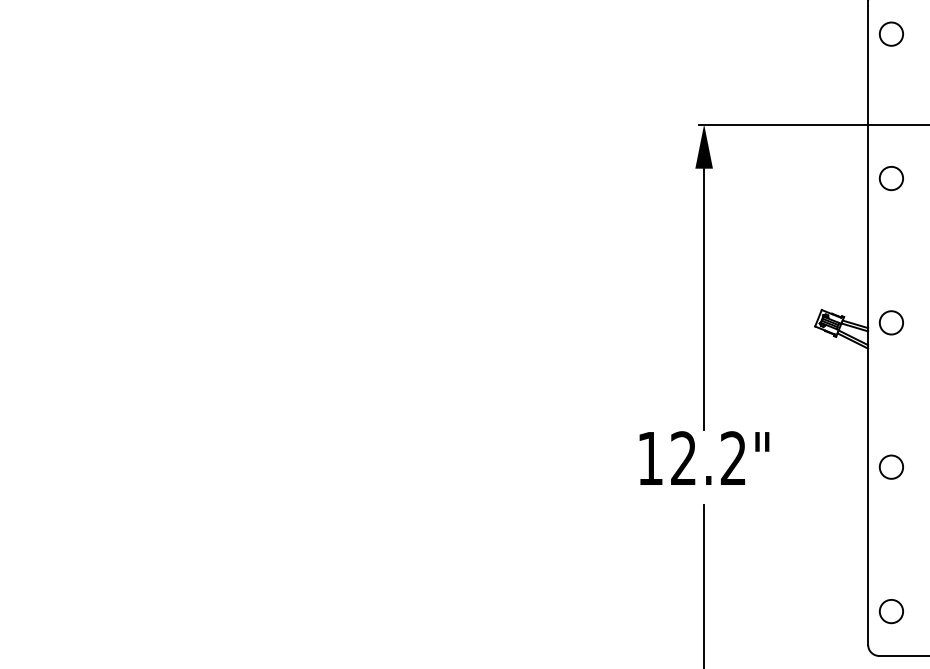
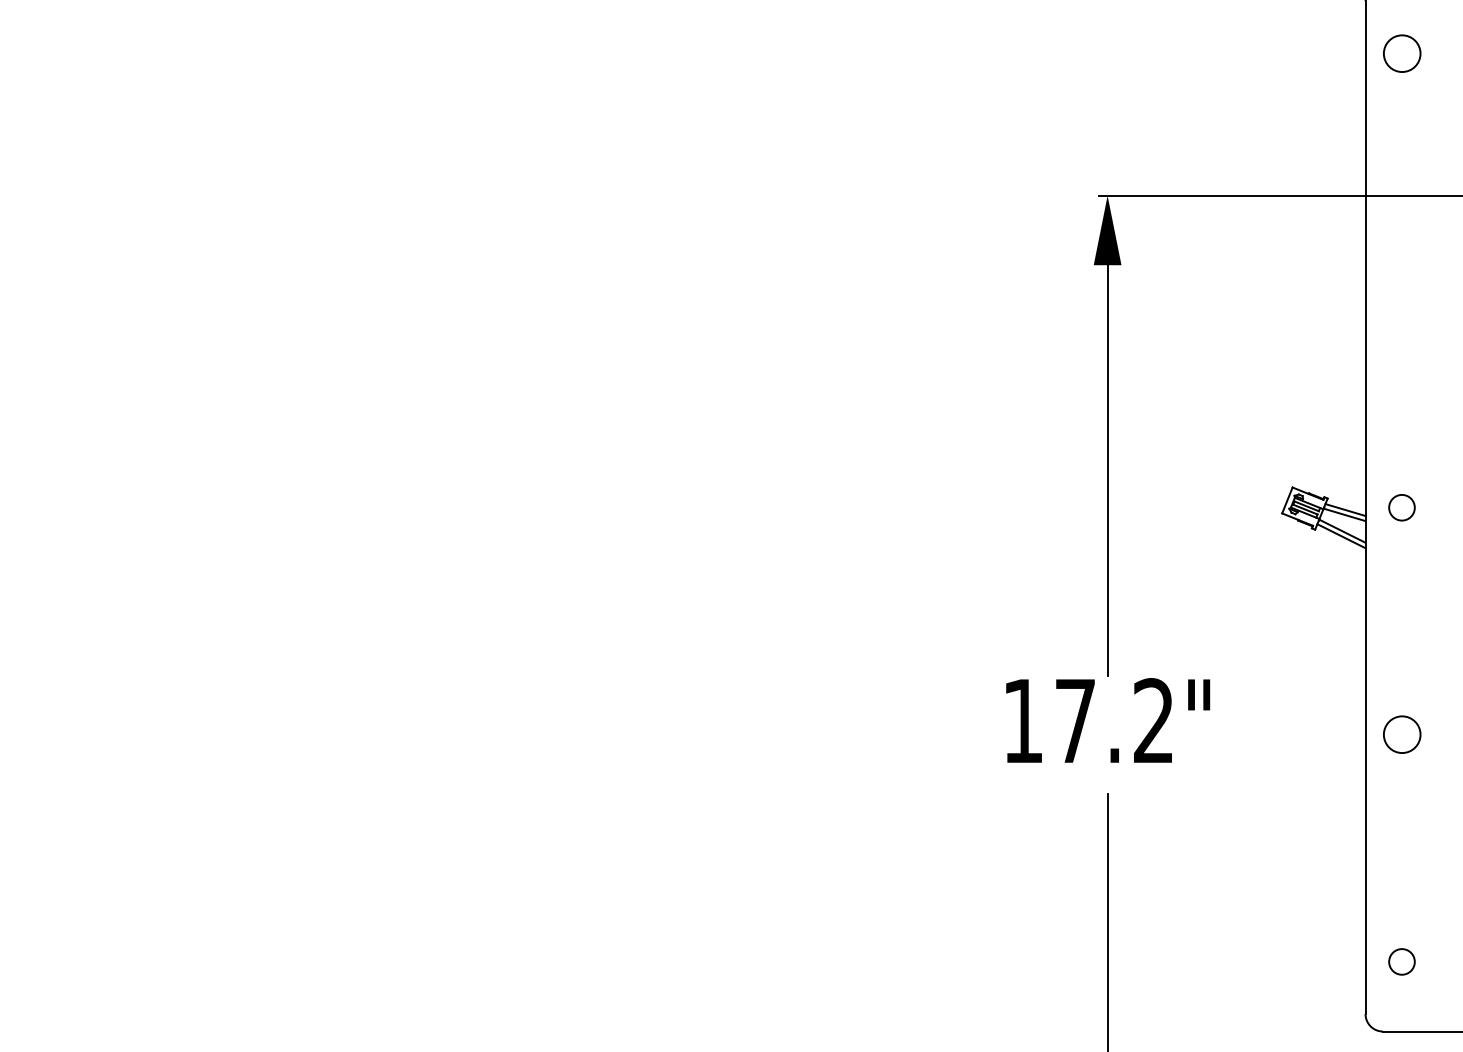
circle: (890, 178) -> (1400, 280), removed
circle: (890, 322) -> (1400, 507), size x0.7
text: (683, 457) -> (1075, 719), 12.2" -> 17.2"
circle: (890, 611) -> (1400, 961), size x0.7

